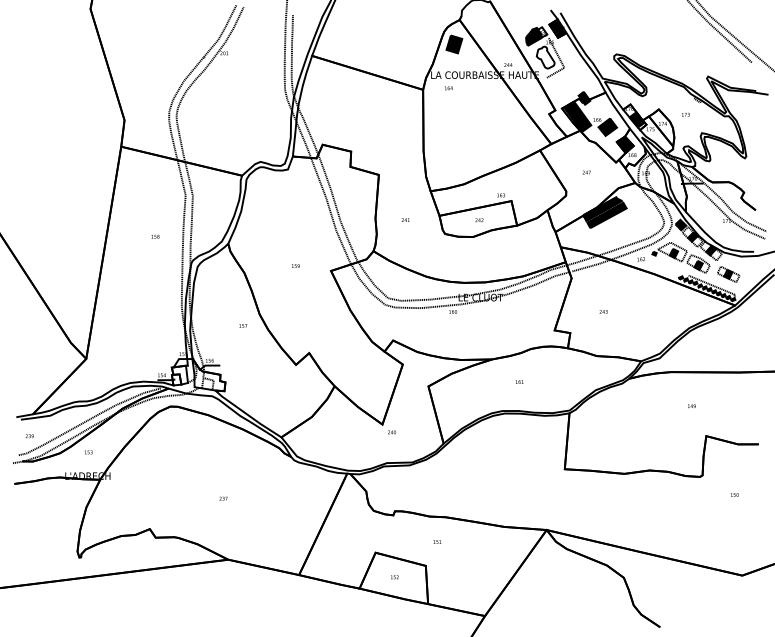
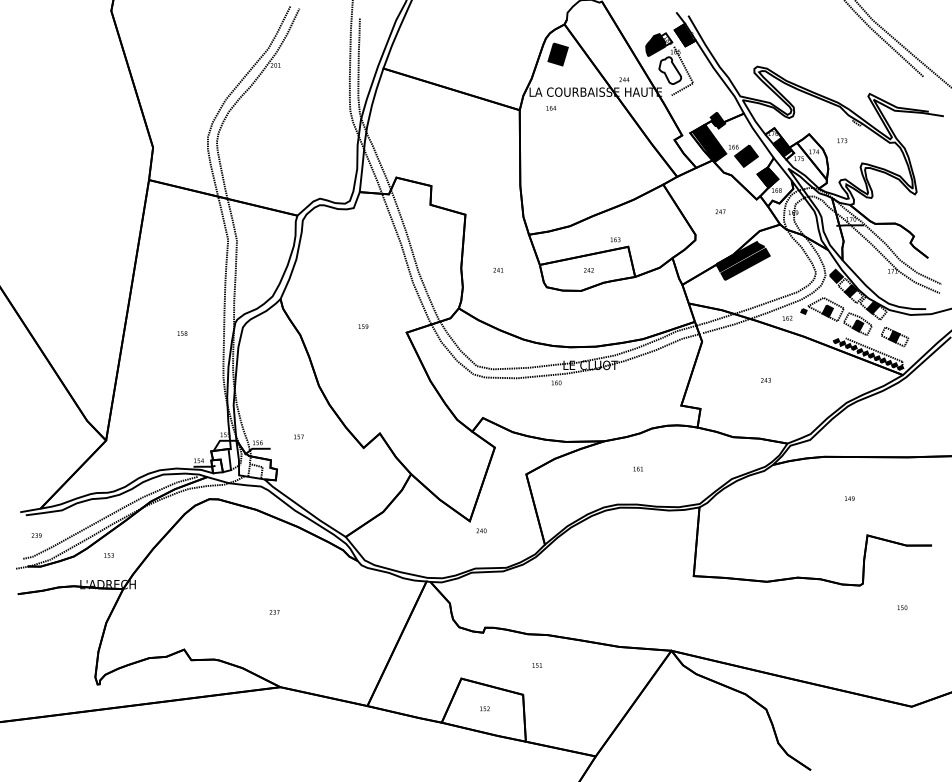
text: (155, 236) -> (182, 333), moved
text: (603, 311) -> (765, 379), moved
text: (243, 325) -> (299, 436), moved

